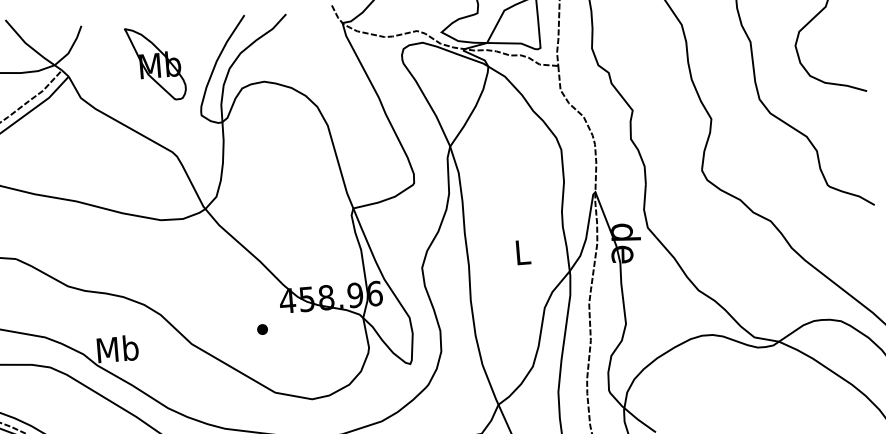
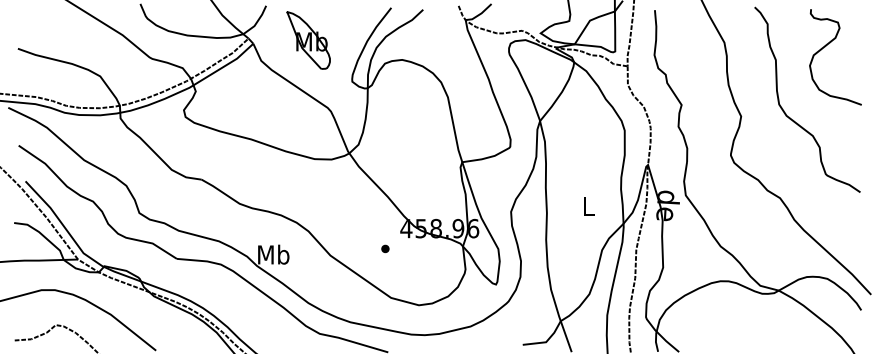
part: (155, 63) -> (308, 40), moved

